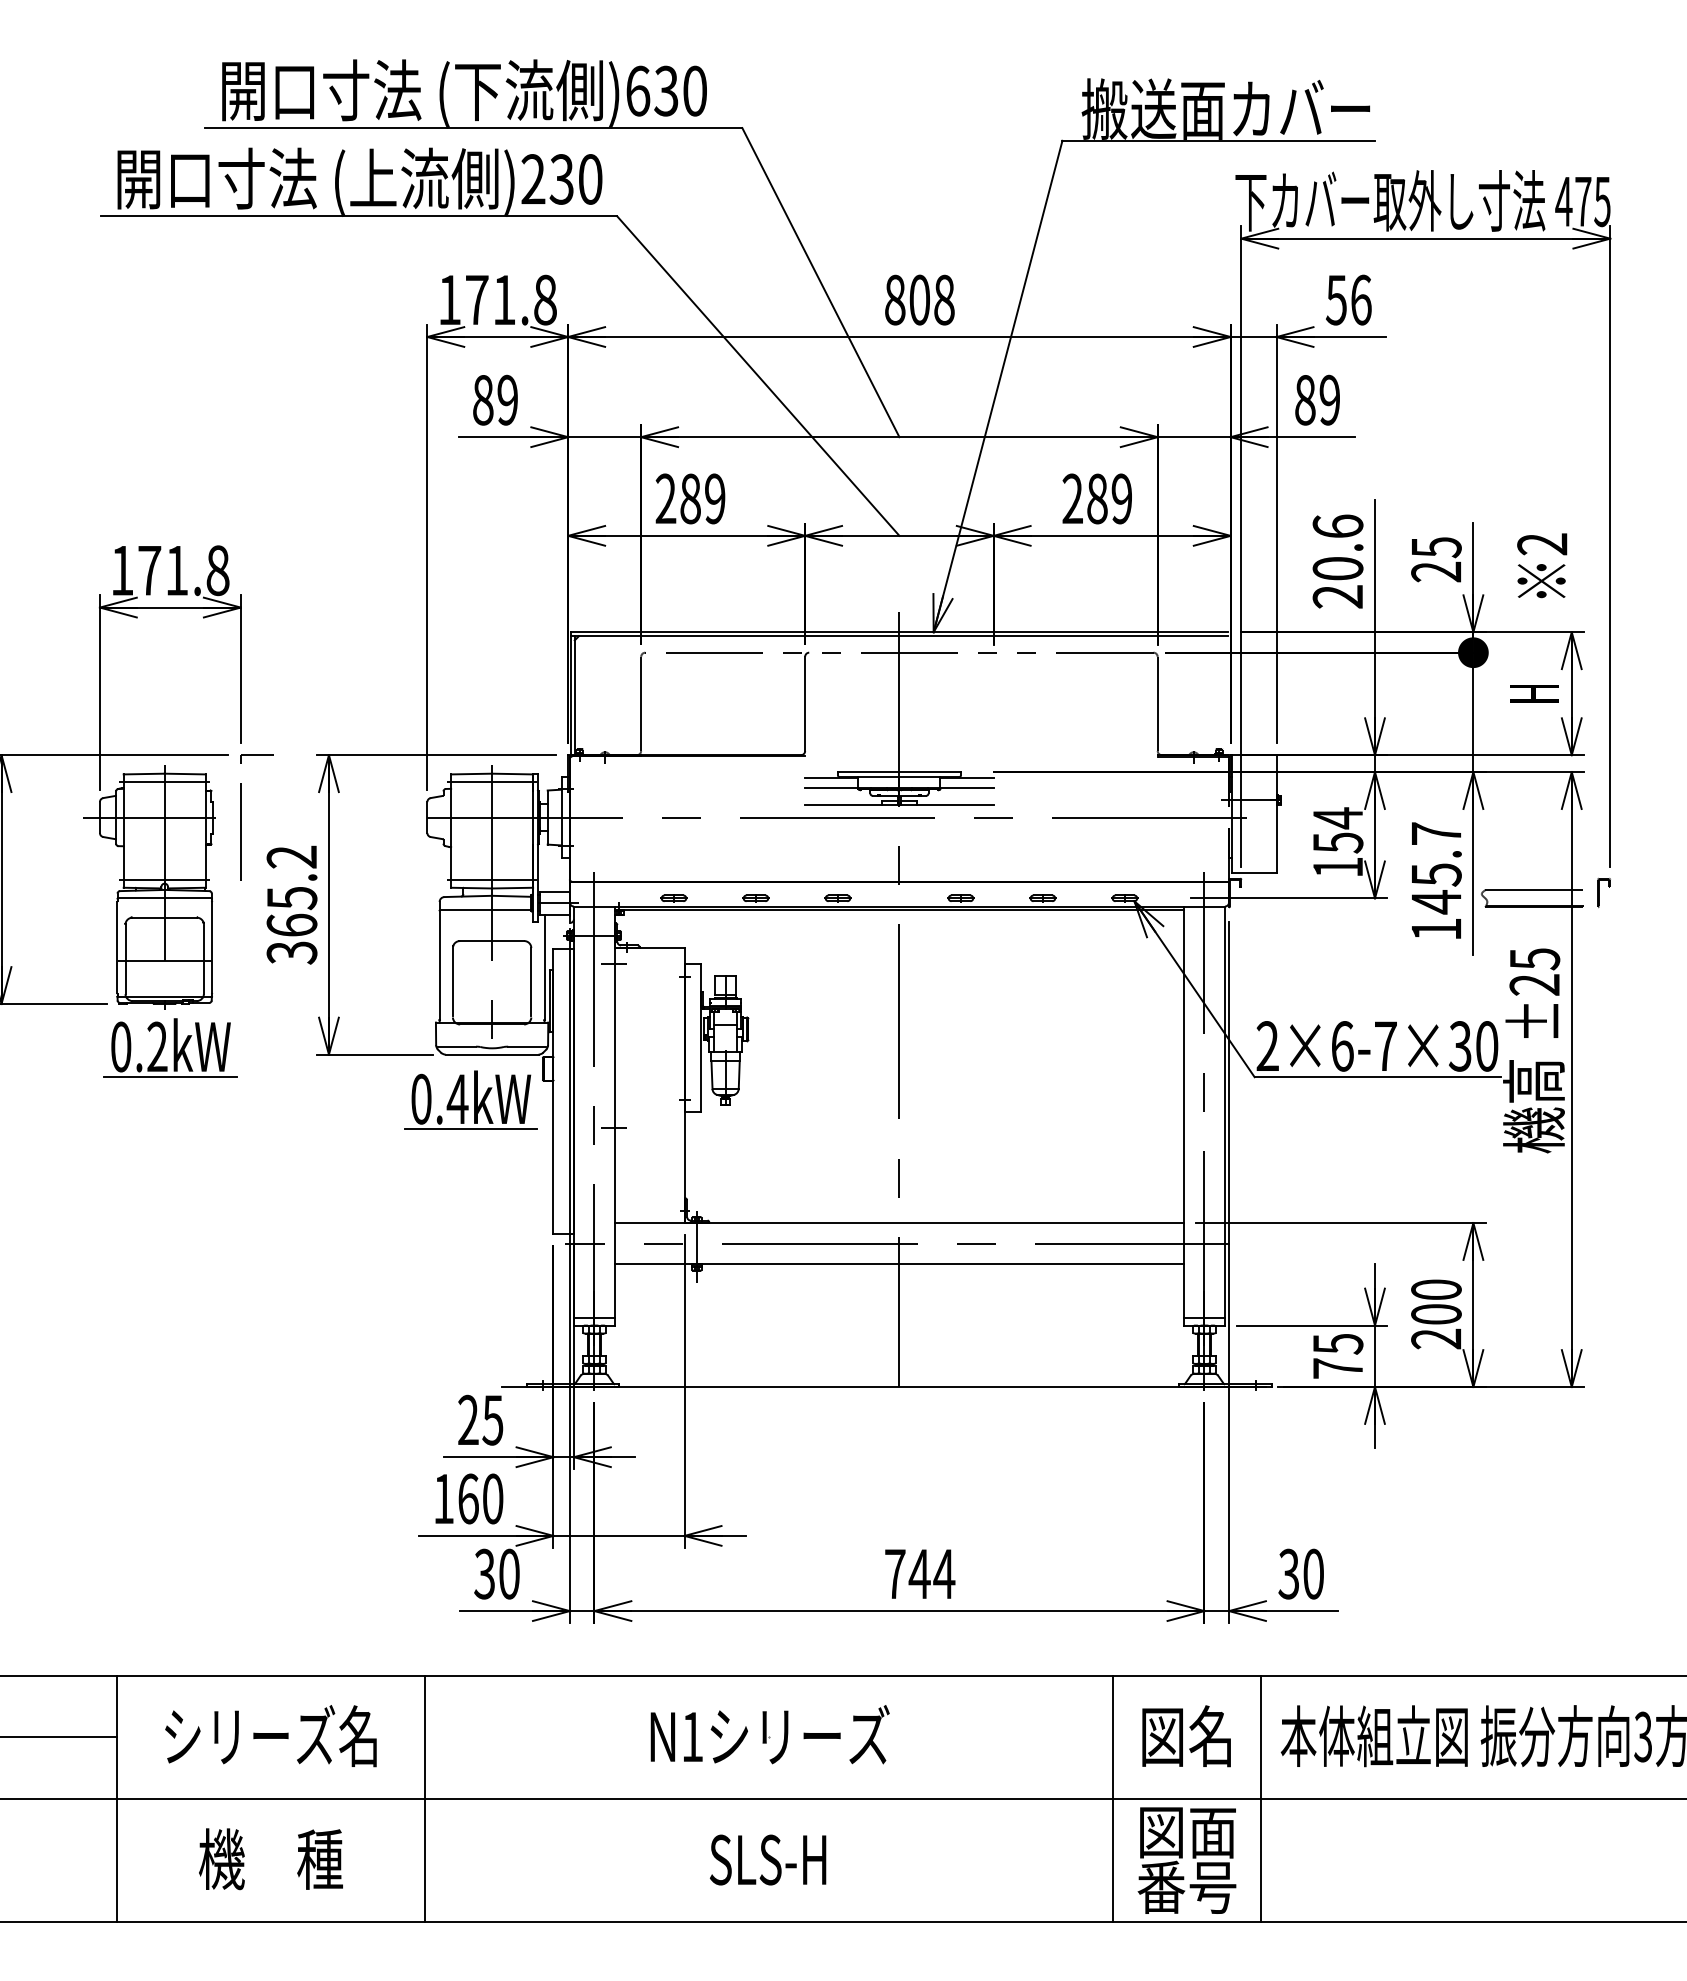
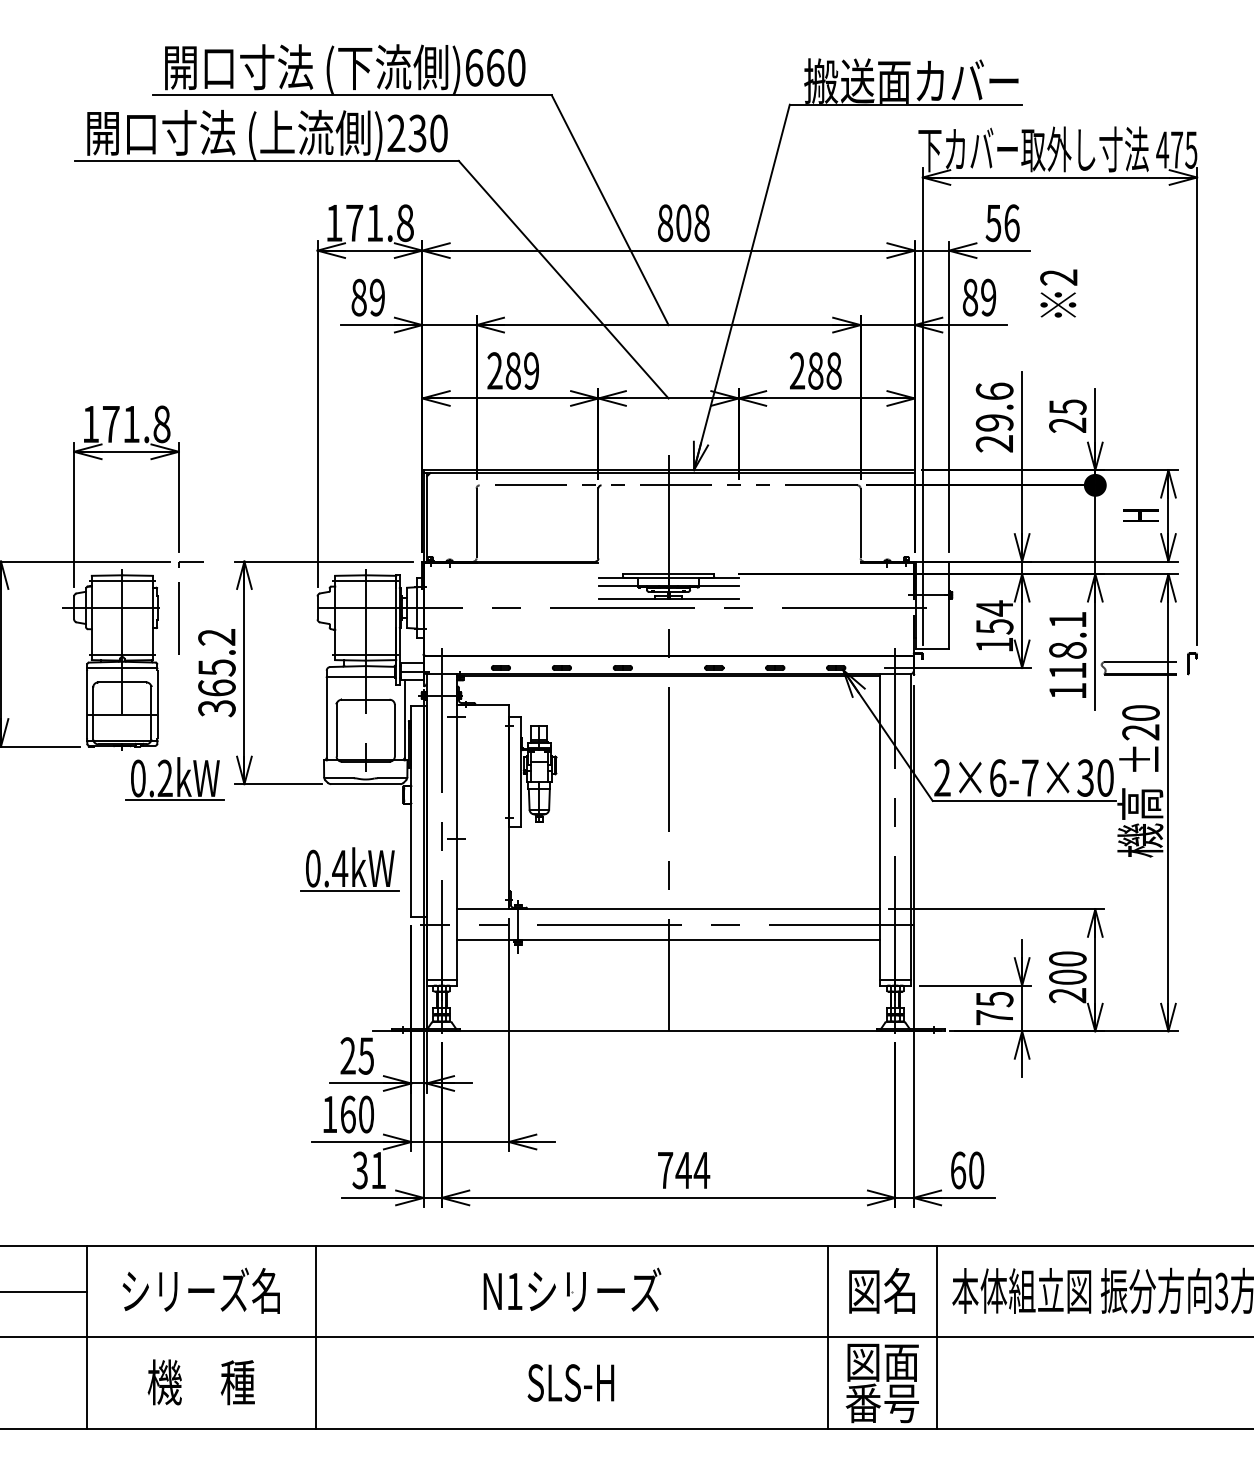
text: (666, 90) -> (495, 67), )630 -> )660
text: (1121, 498) -> (833, 370), 289 -> 288
text: (1542, 565) -> (1058, 293), moved
text: (1337, 568) -> (994, 422), 20.6 -> 29.6
text: (1436, 868) -> (1067, 645), 145.7 -> 118.1
text: (1534, 959) -> (1140, 713), ±25 -> ±20
part: (170, 1047) -> (174, 778), moved
part: (470, 1099) -> (349, 868), moved
text: (509, 1573) -> (378, 1169), 30 -> 31
text: (1288, 1573) -> (957, 1169), 30 -> 60

